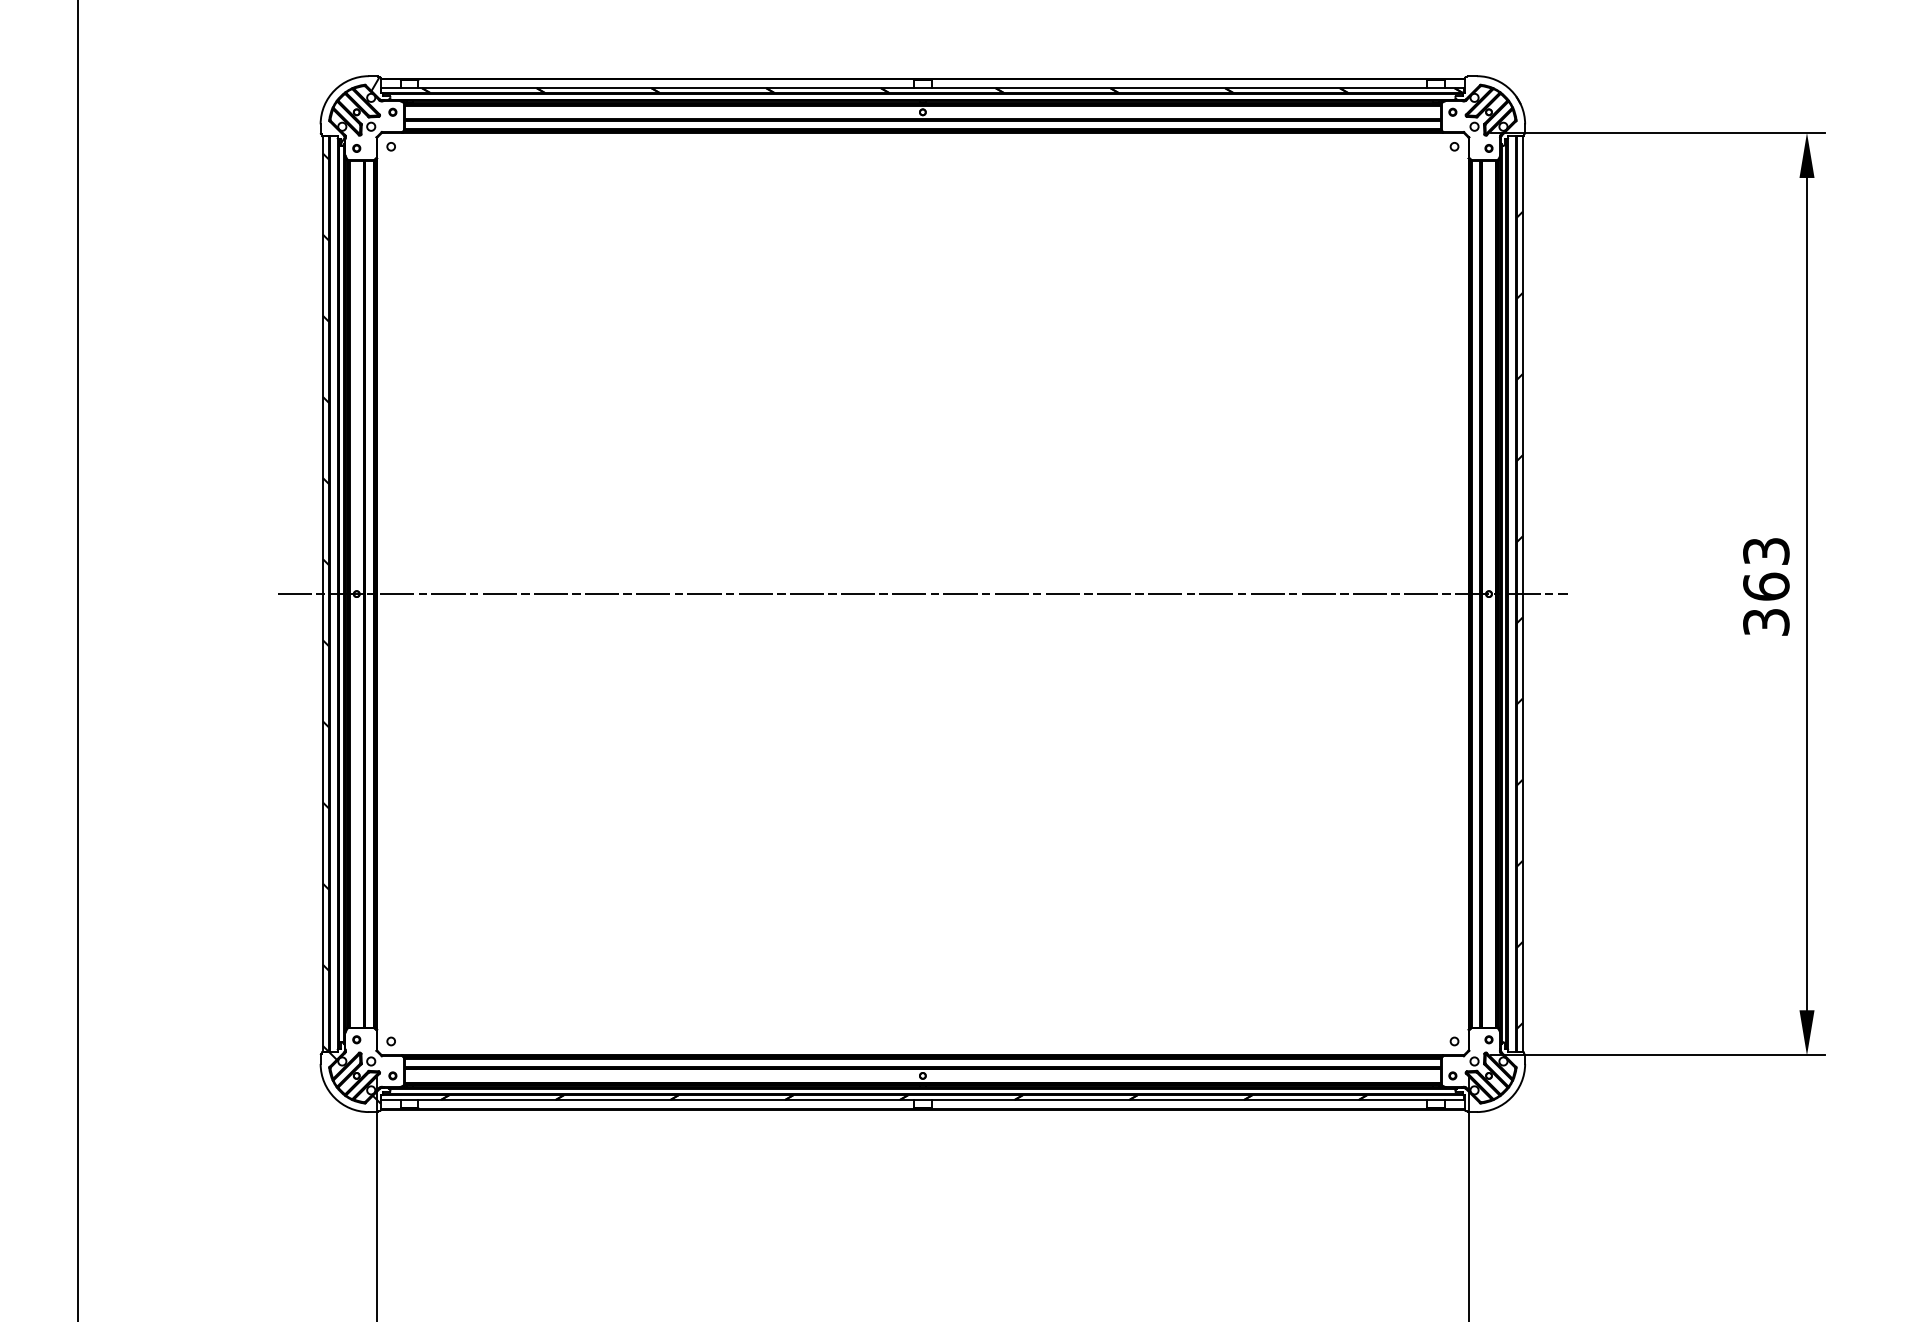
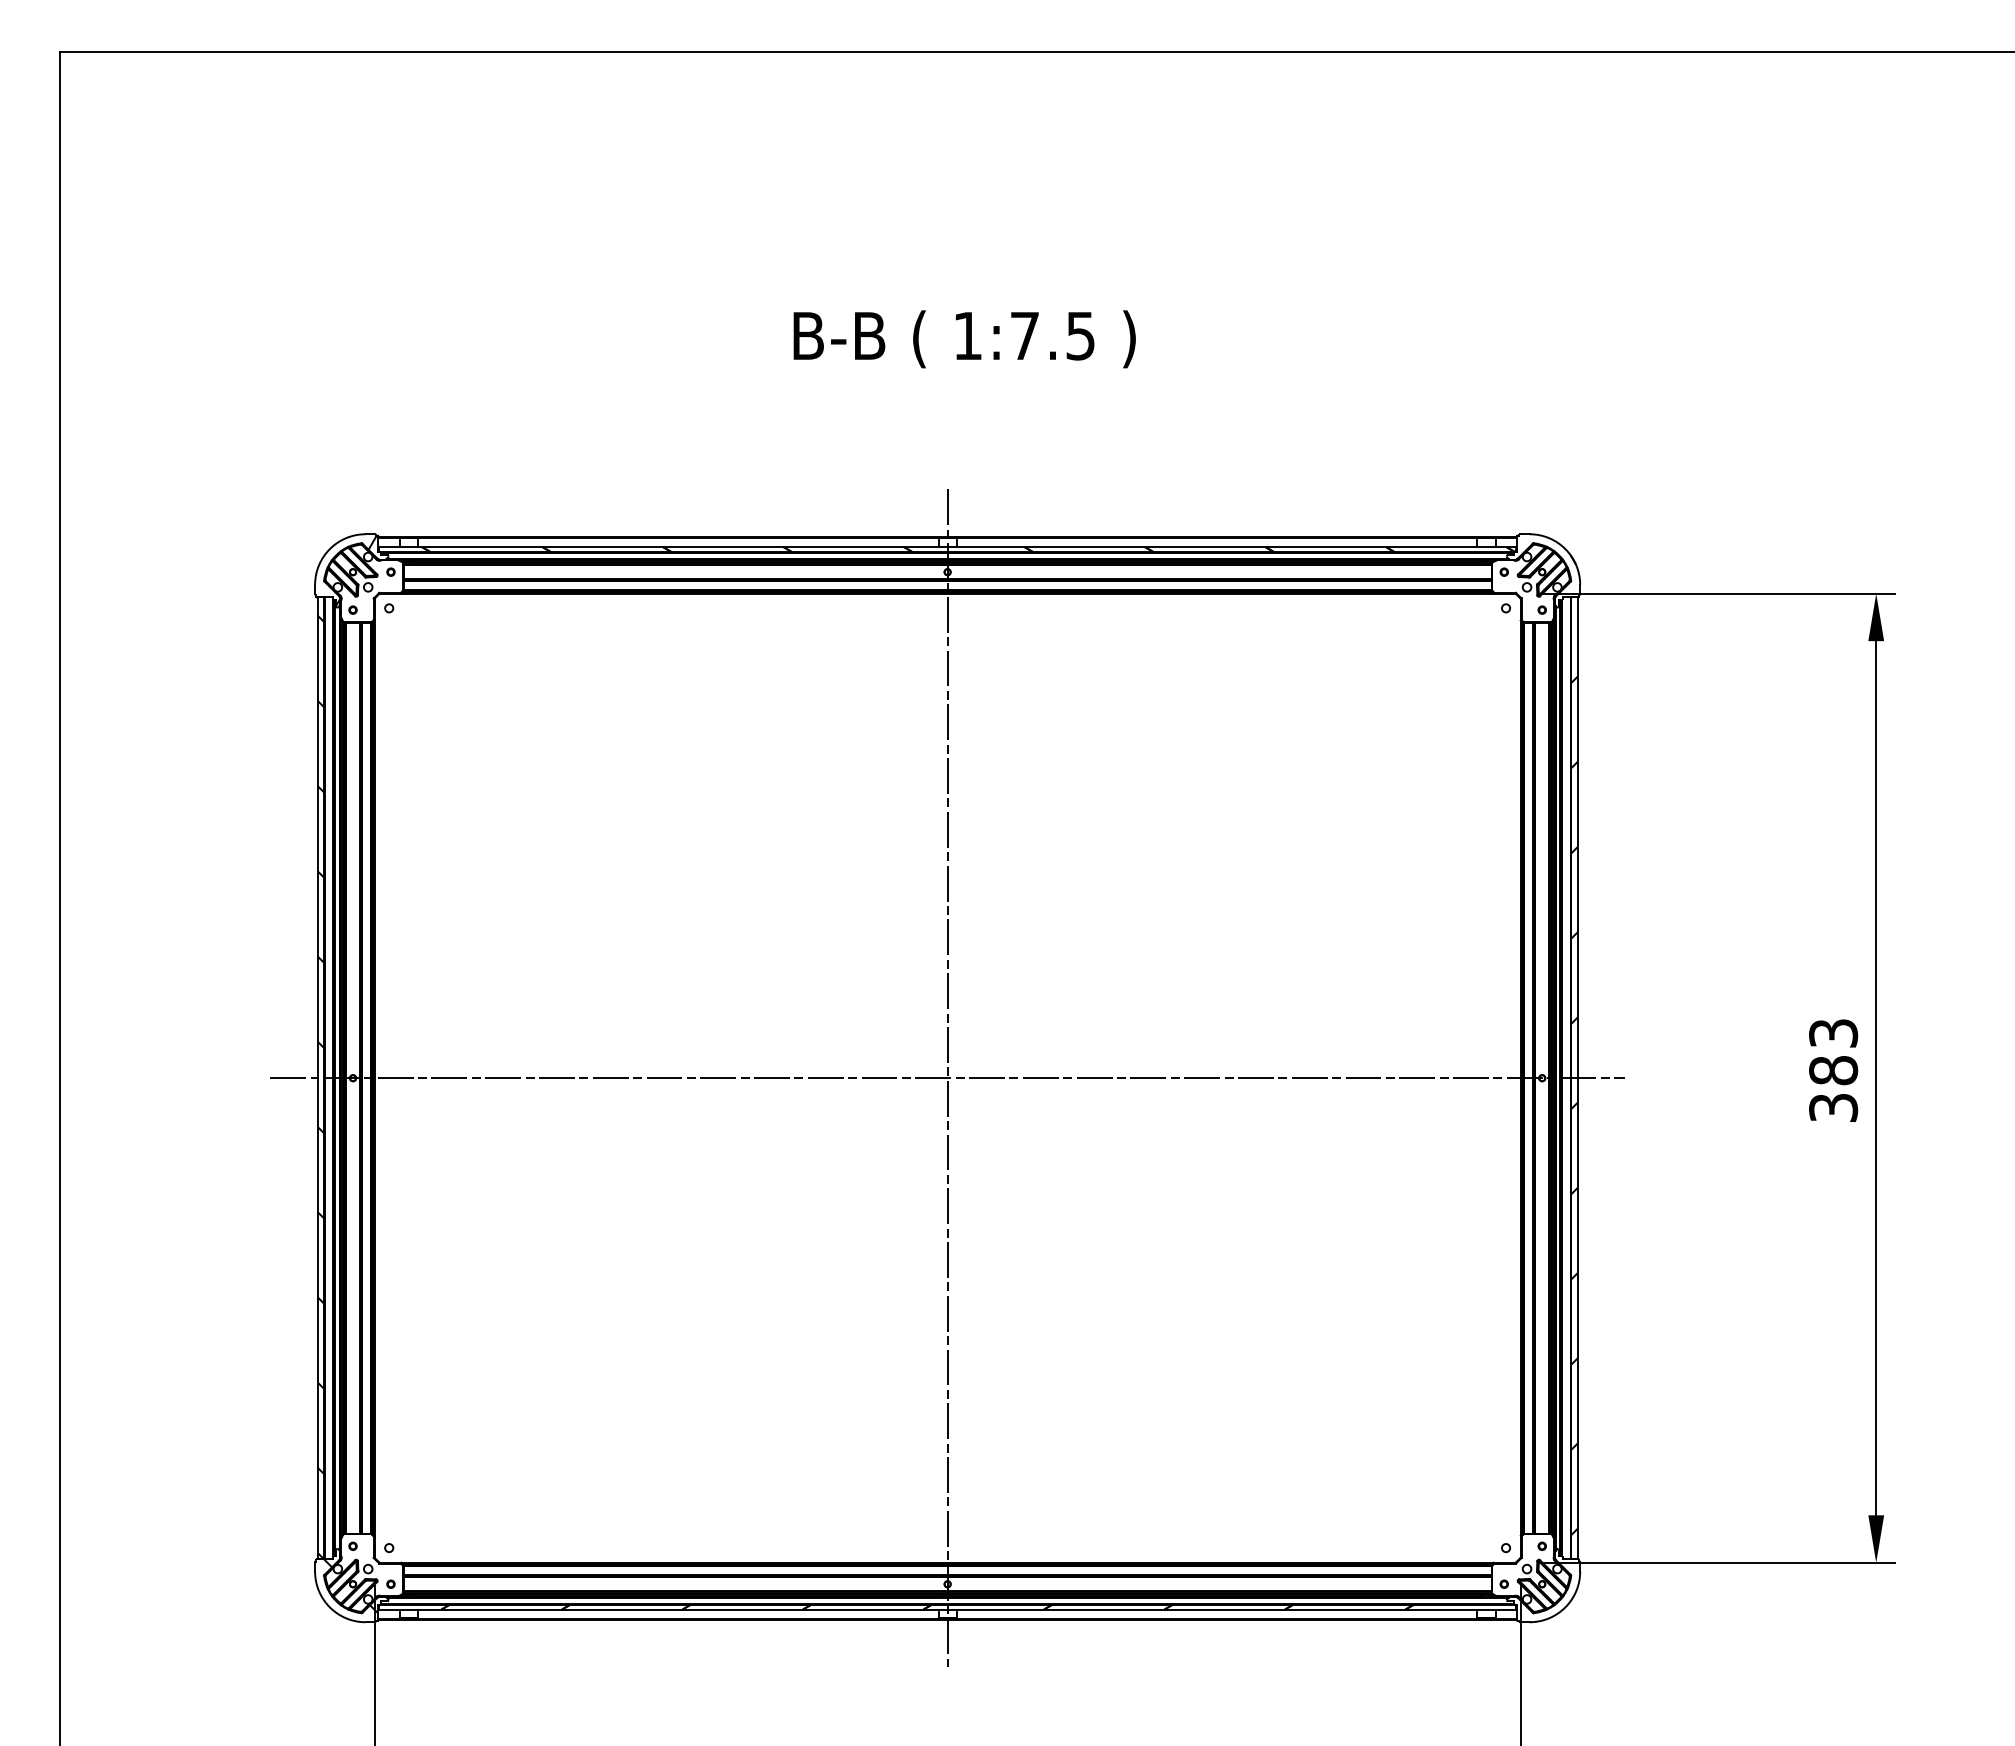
text: (1766, 586) -> (1833, 1070), 363 -> 383
line: (922, 594) -> (947, 1078), added

